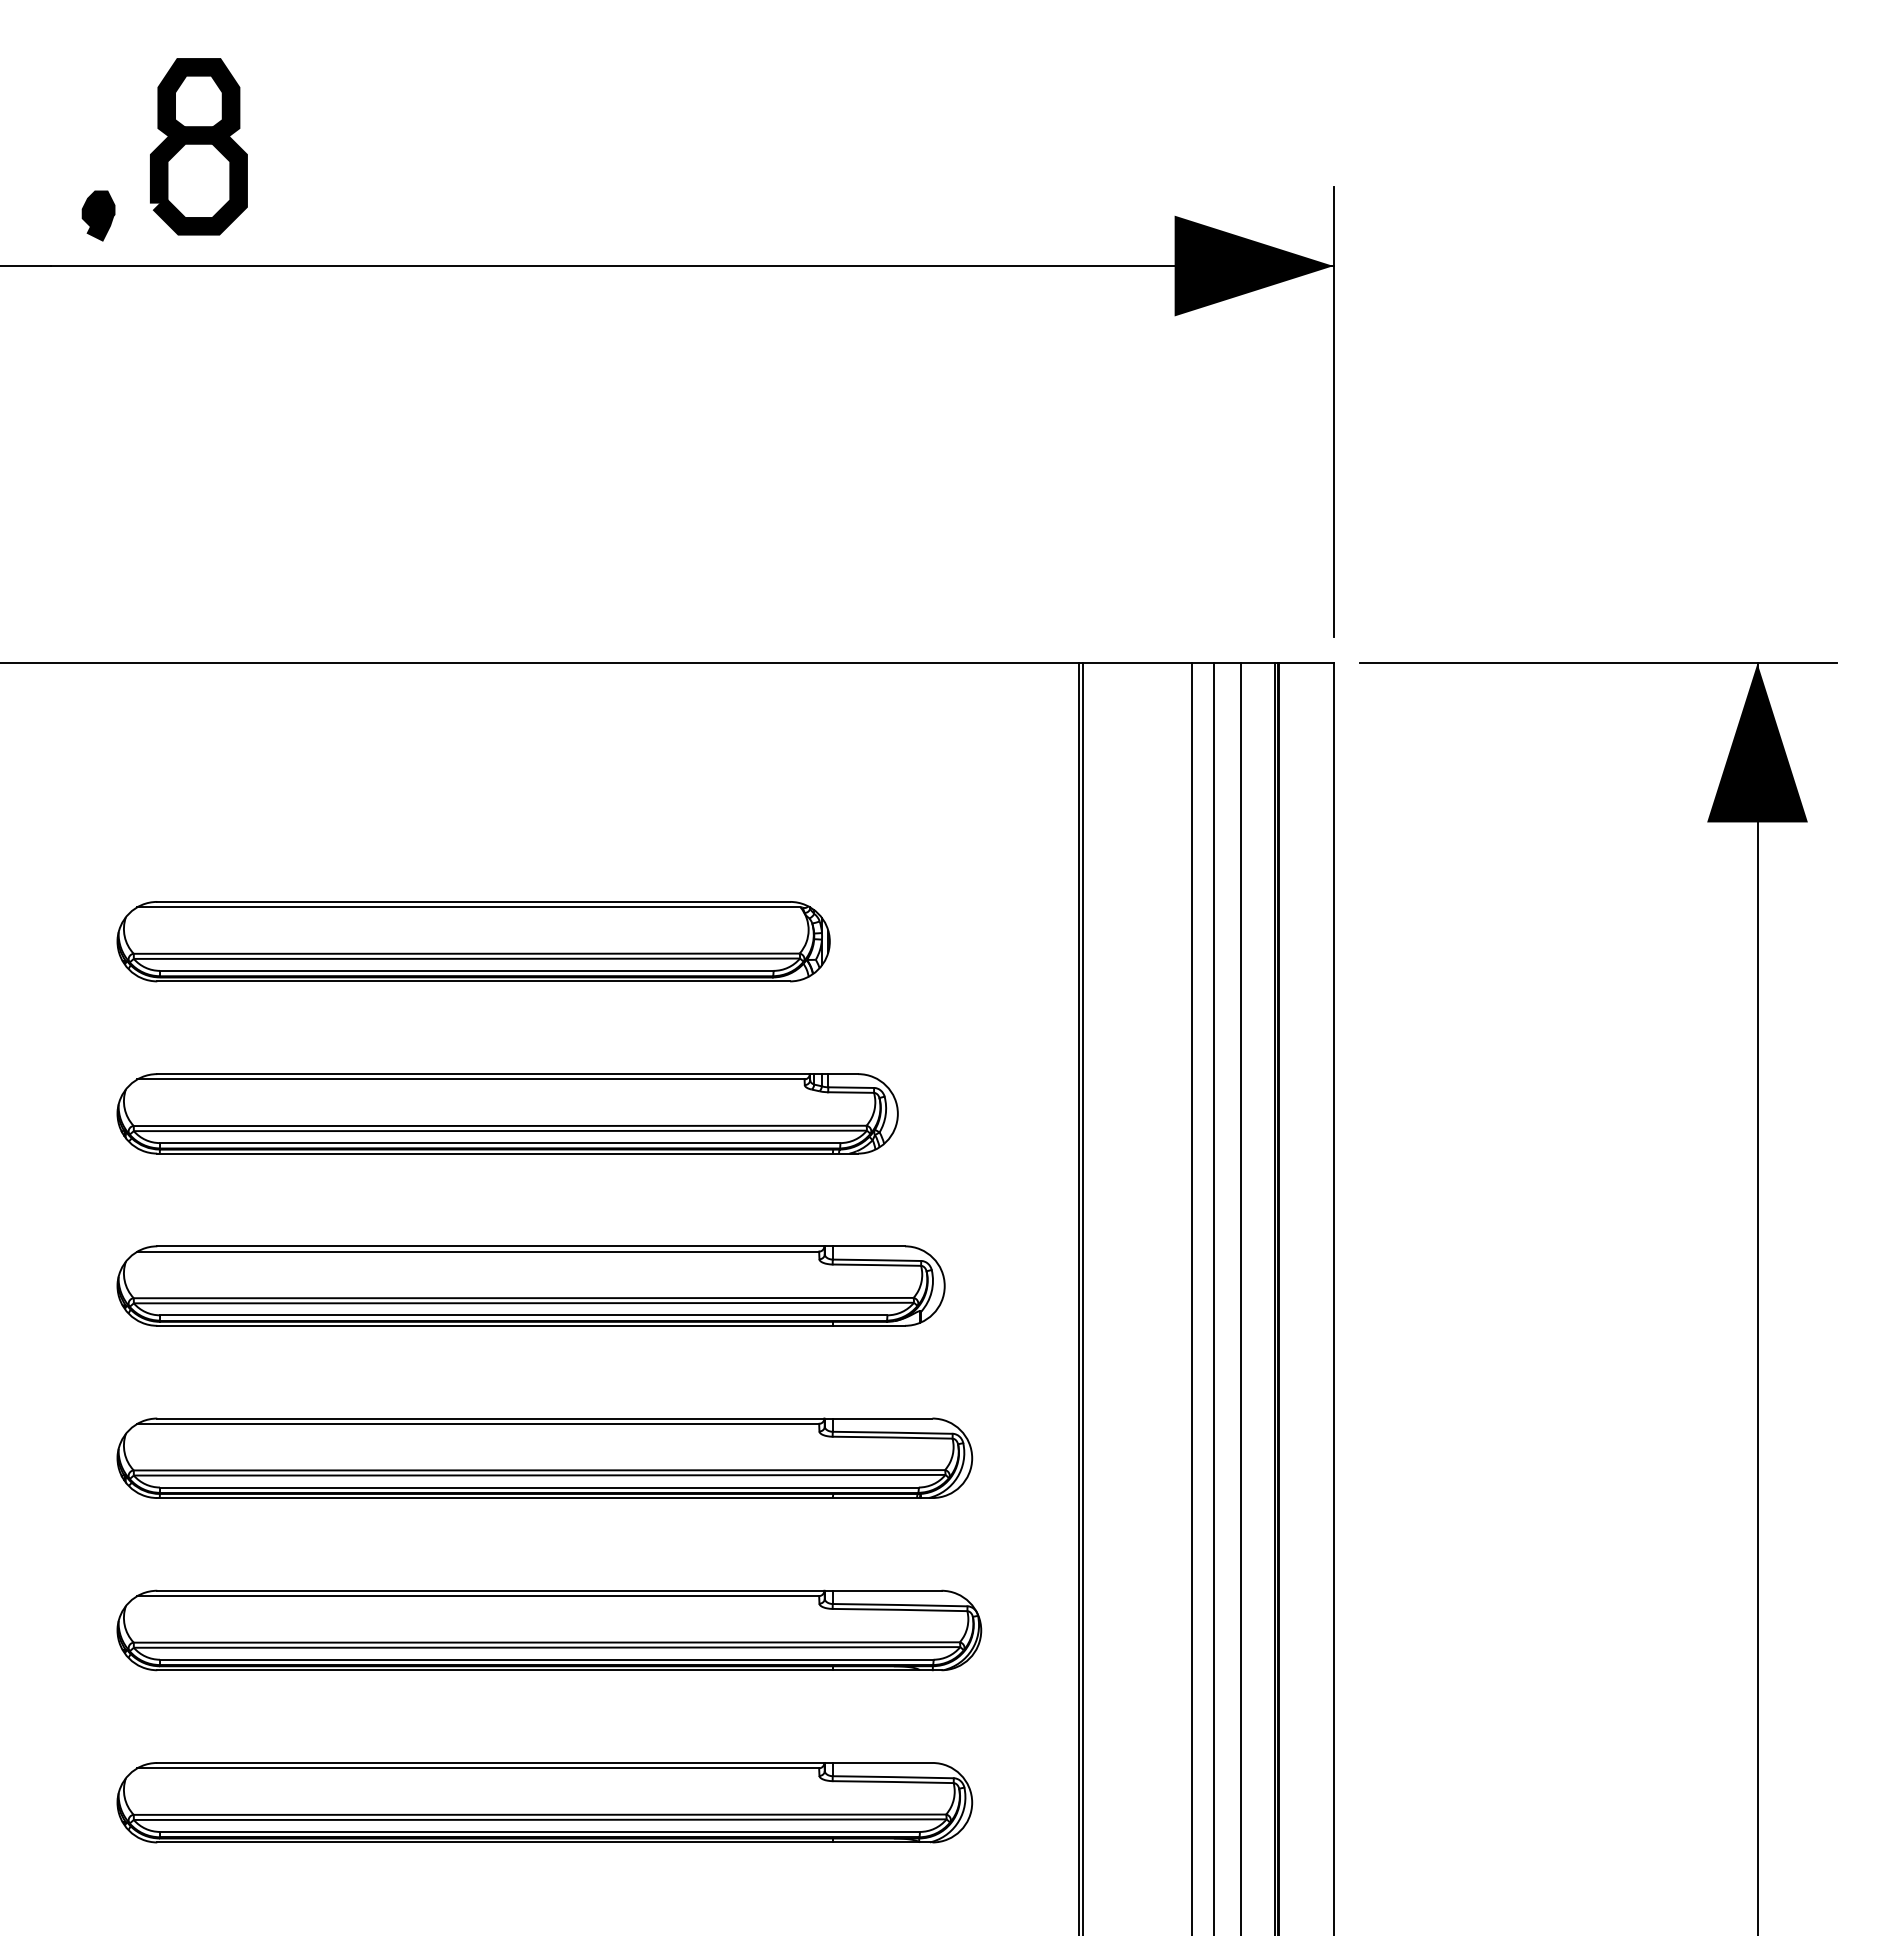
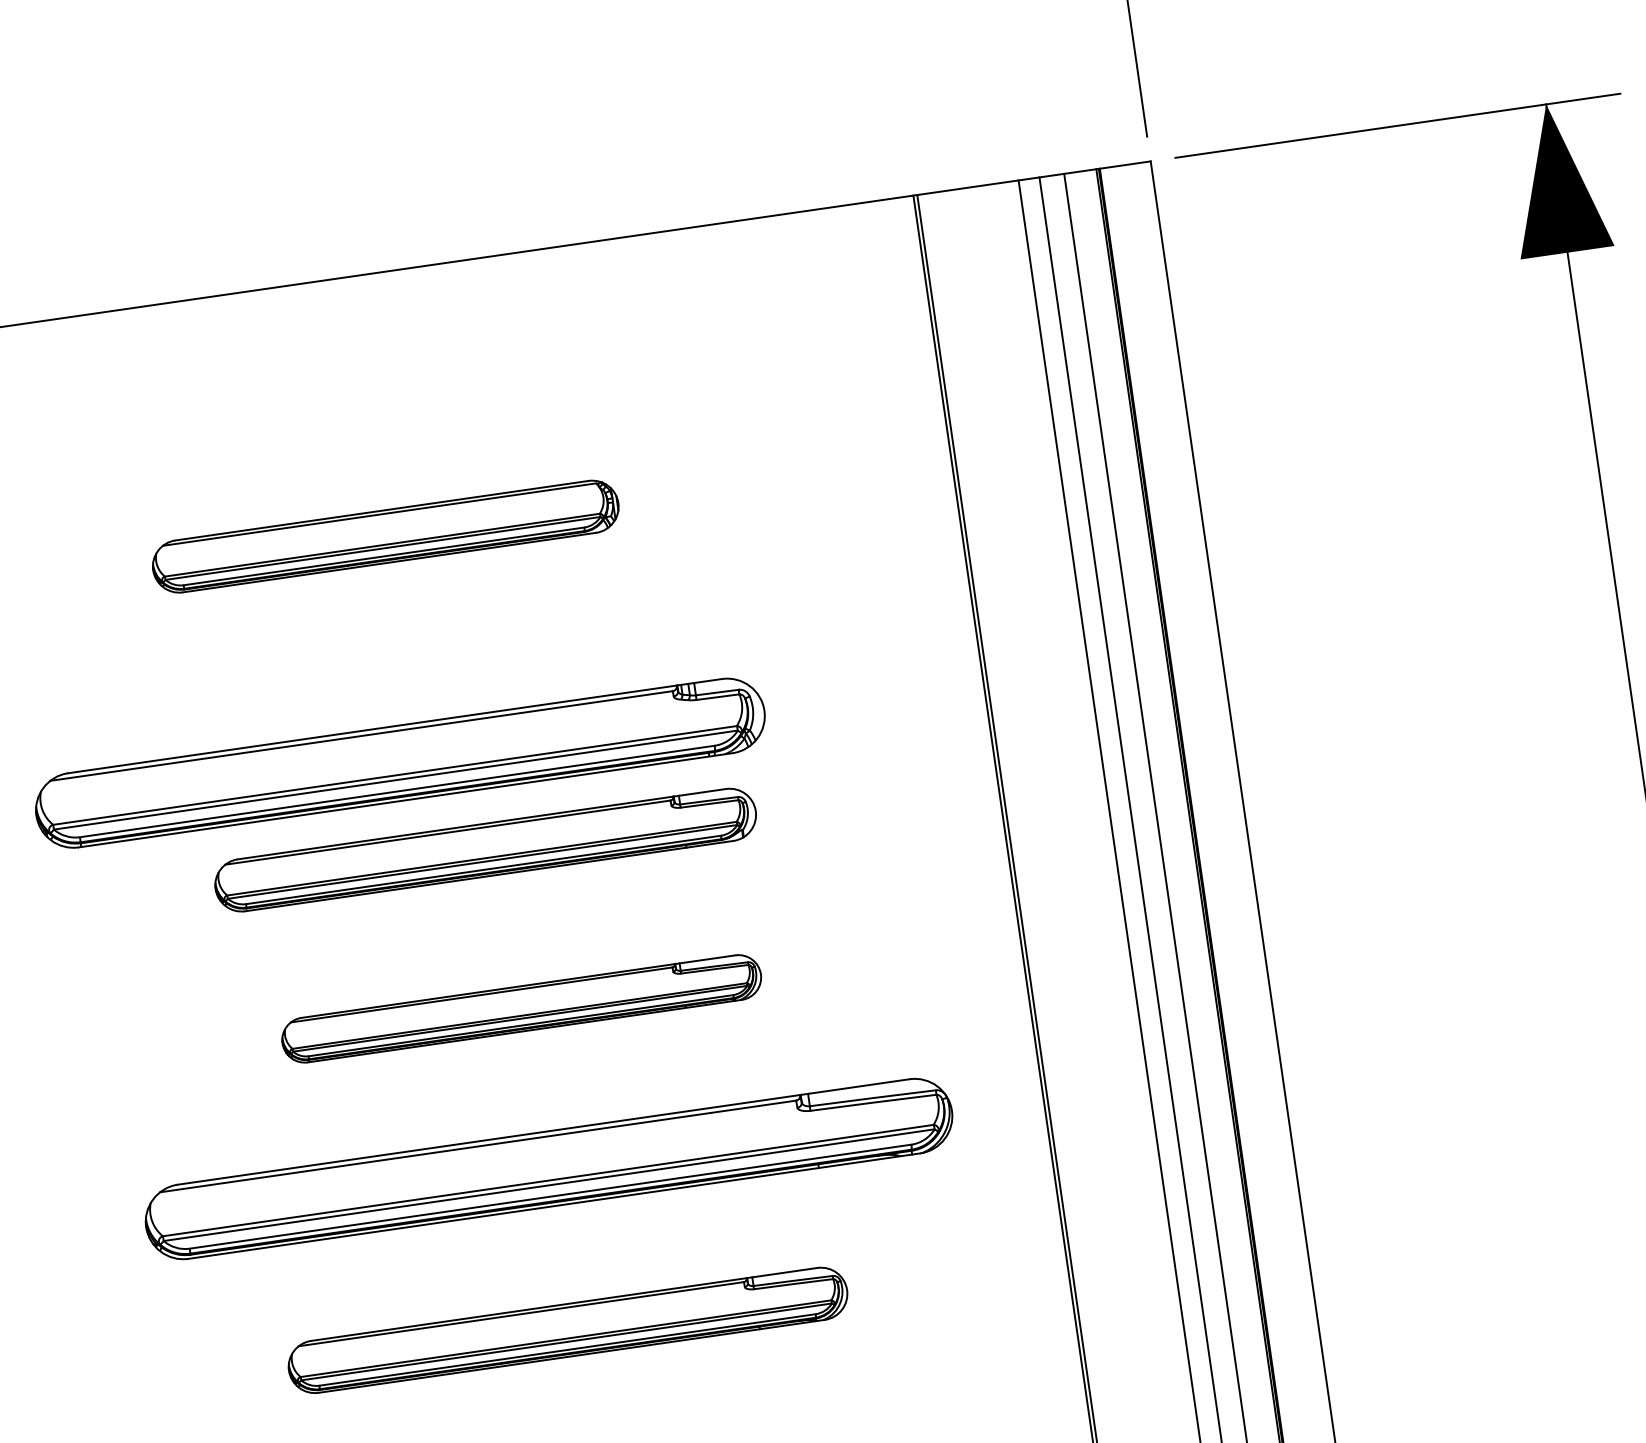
part: (473, 941) -> (385, 536), size x0.7
part: (507, 1113) -> (400, 762), moved
part: (530, 1285) -> (485, 849), size x0.7
part: (544, 1457) -> (521, 1008), size x0.6
part: (544, 1802) -> (567, 1330), size x0.7

